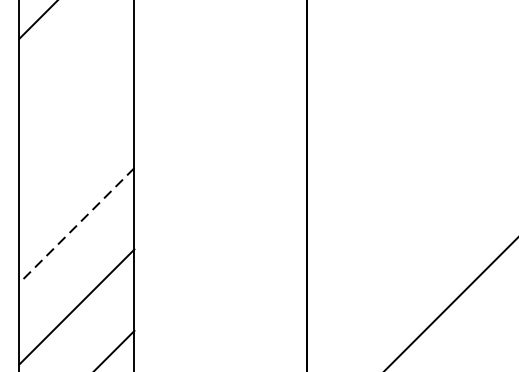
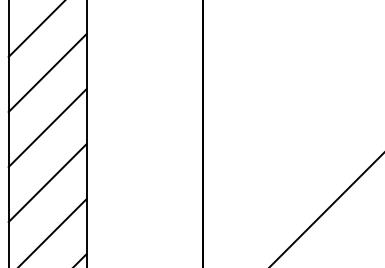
line: (76, 61) -> (47, 72), added
line: (76, 144) -> (47, 128), added
line: (76, 226) -> (47, 183), dashed -> solid

